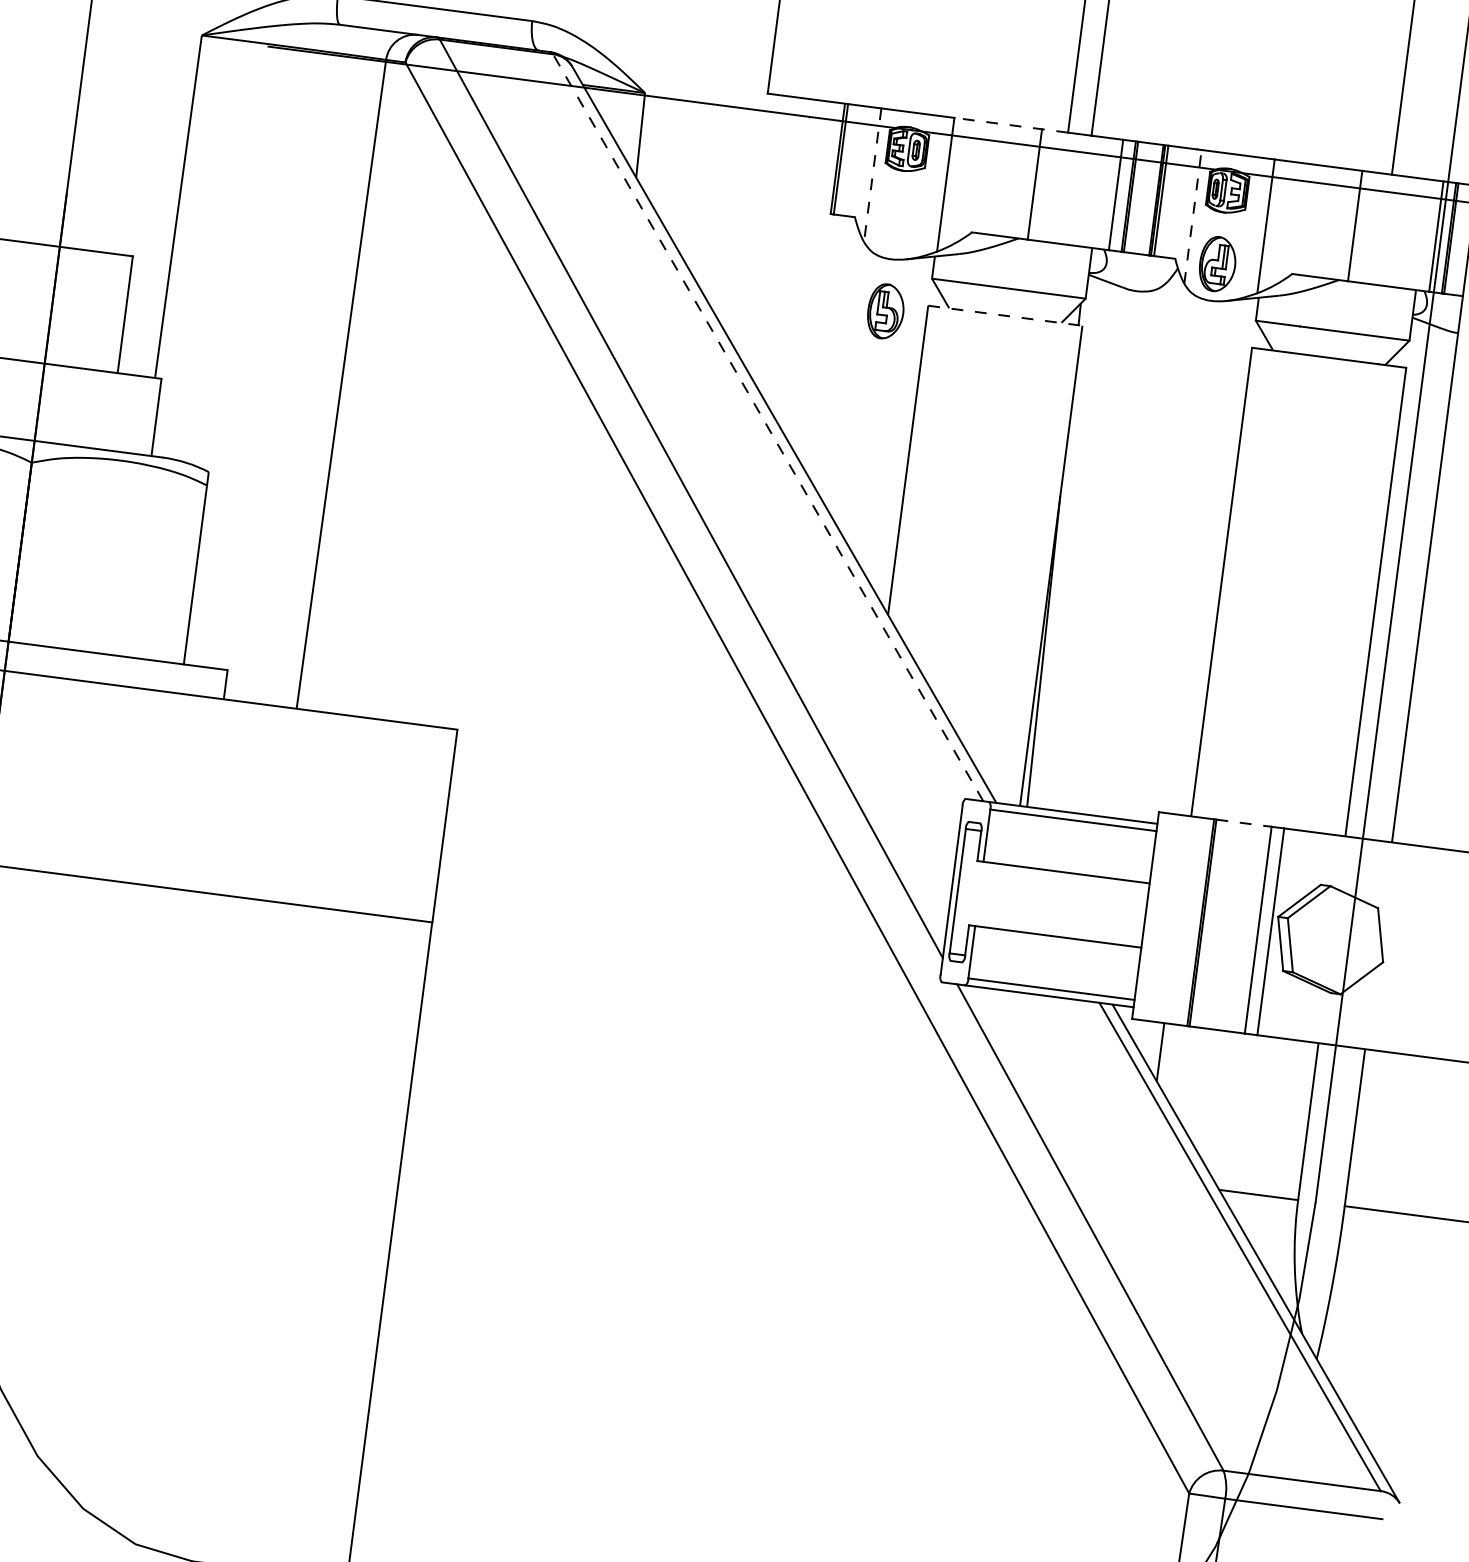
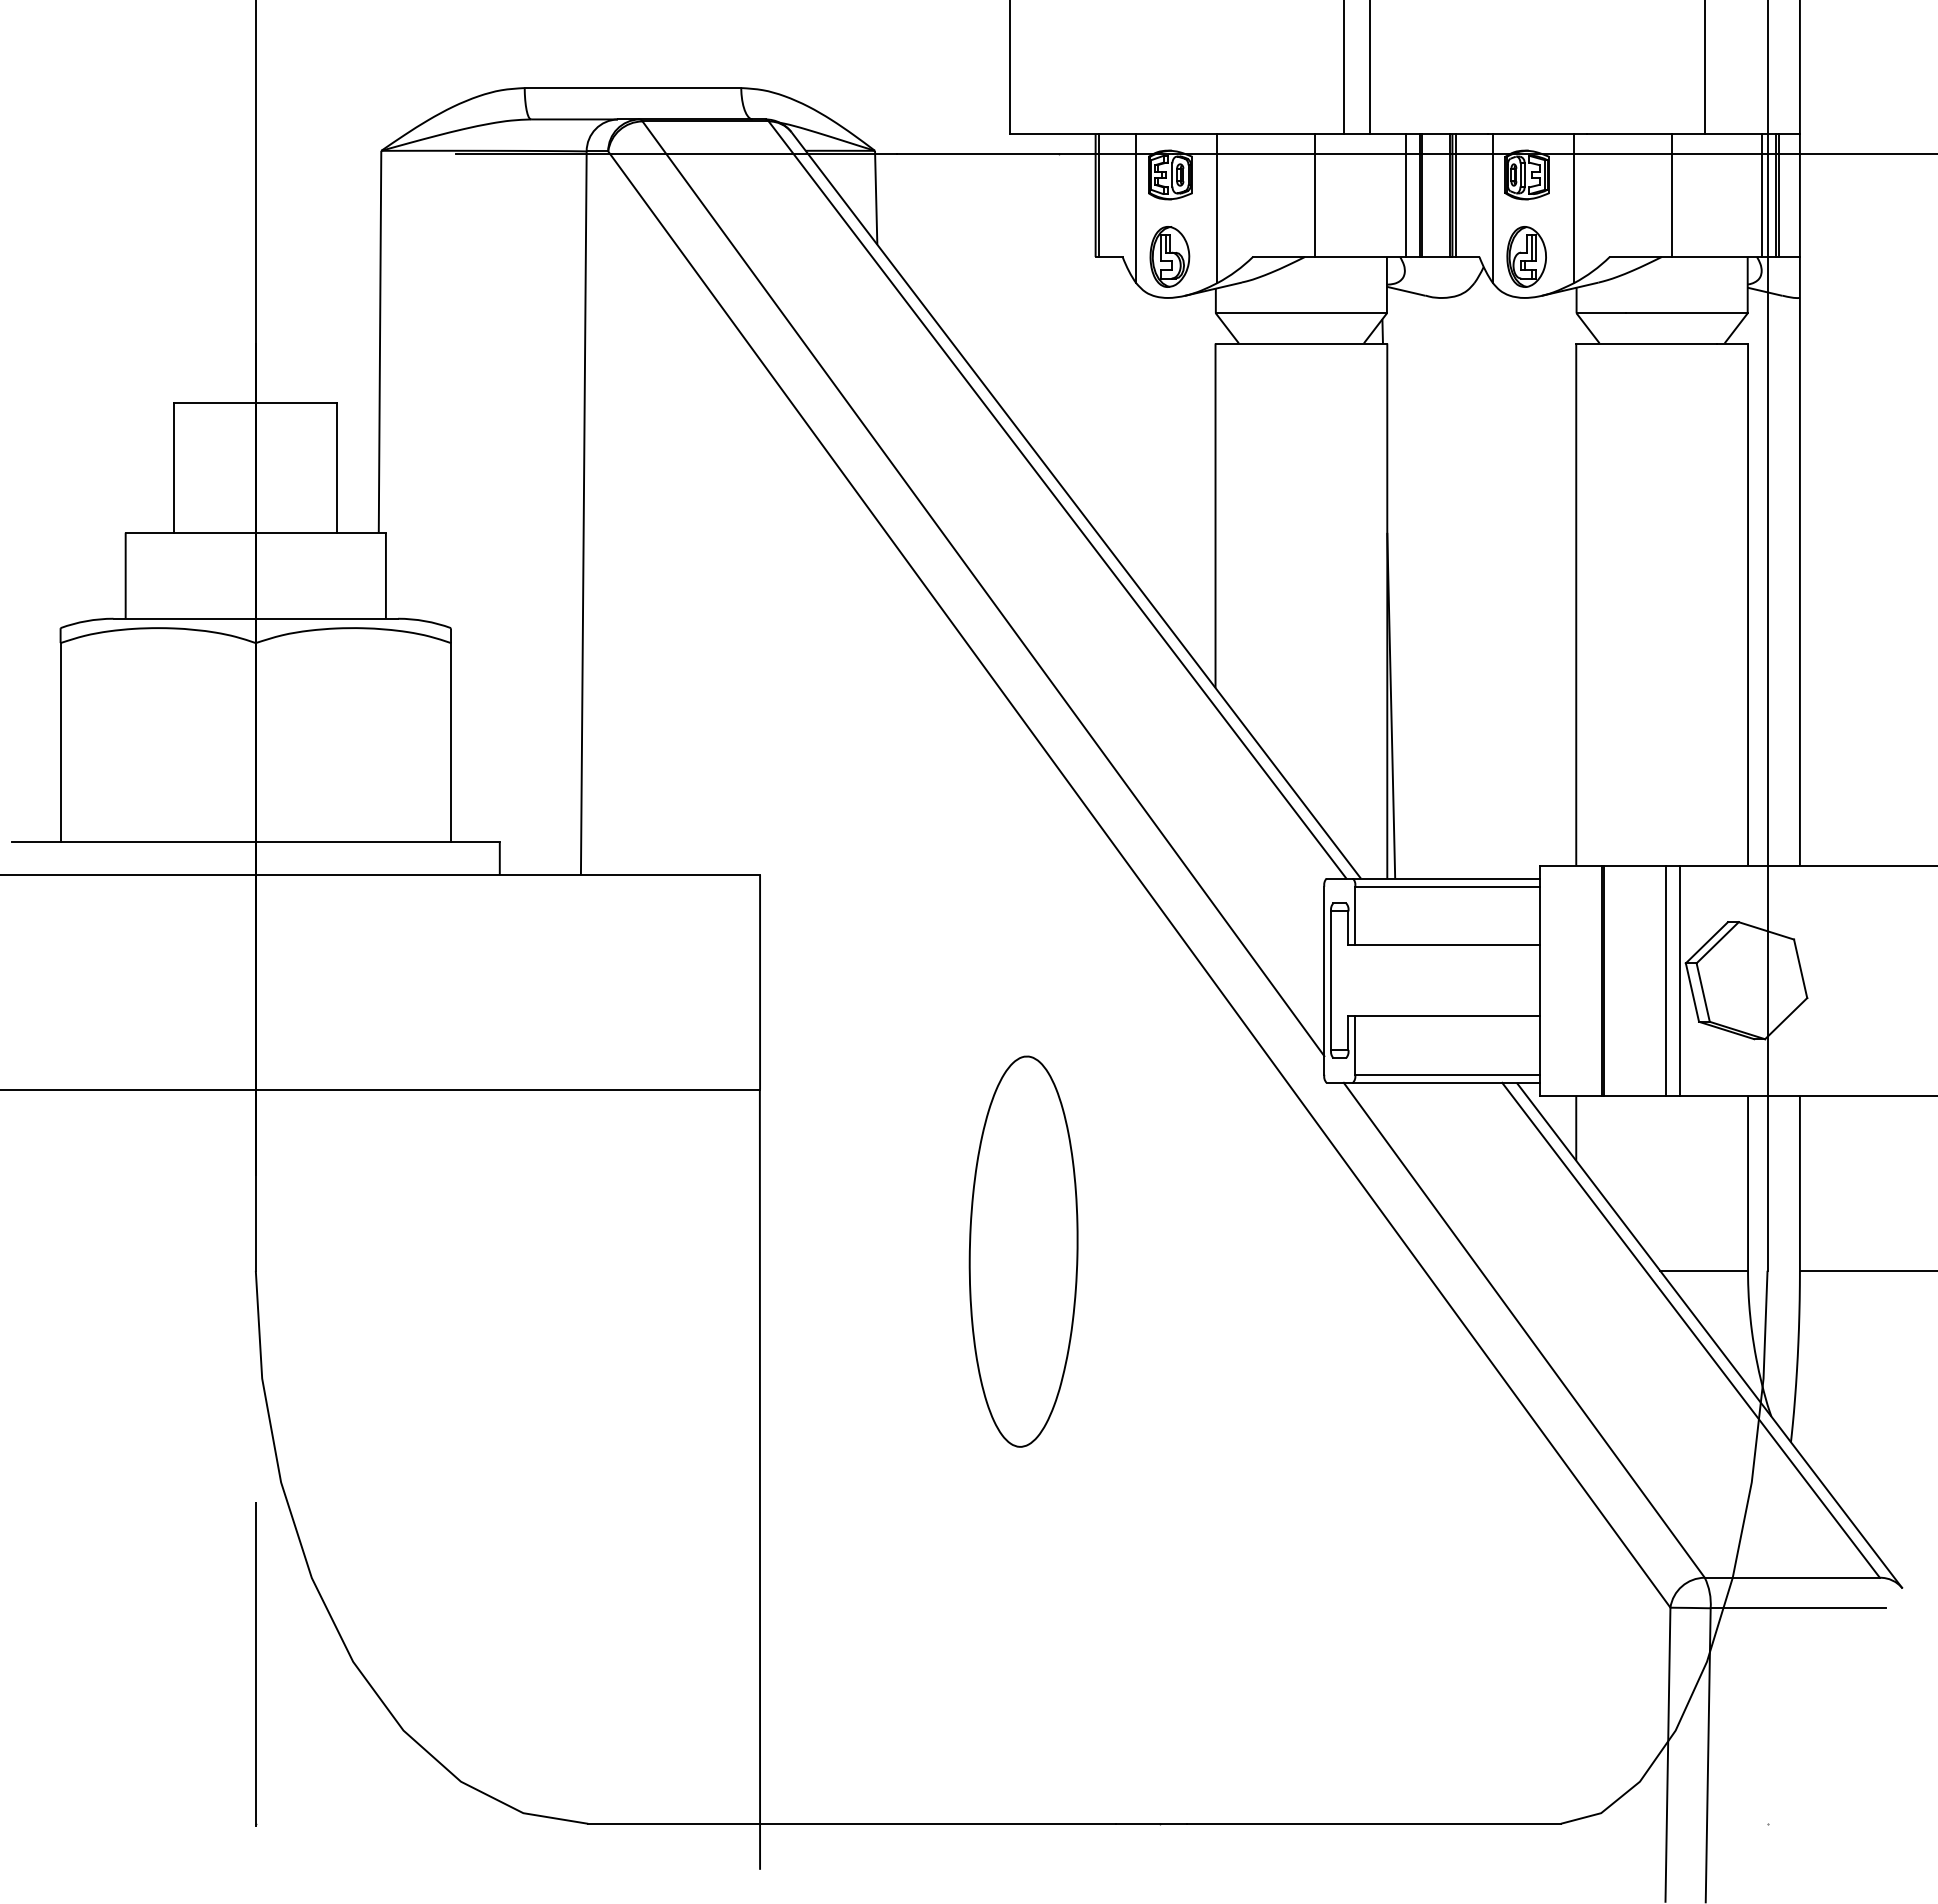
line: (1010, 125) -> (1280, 134), dashed -> solid
line: (873, 175) -> (1136, 208), dashed -> solid
line: (1192, 216) -> (1492, 208), dashed -> solid
part: (885, 311) -> (1169, 256), moved
line: (1005, 315) -> (1301, 343), dashed -> solid
line: (768, 427) -> (1057, 499), dashed -> solid
line: (1244, 823) -> (1635, 865), dashed -> solid
part: (650, 1098) -> (1023, 1251), added

